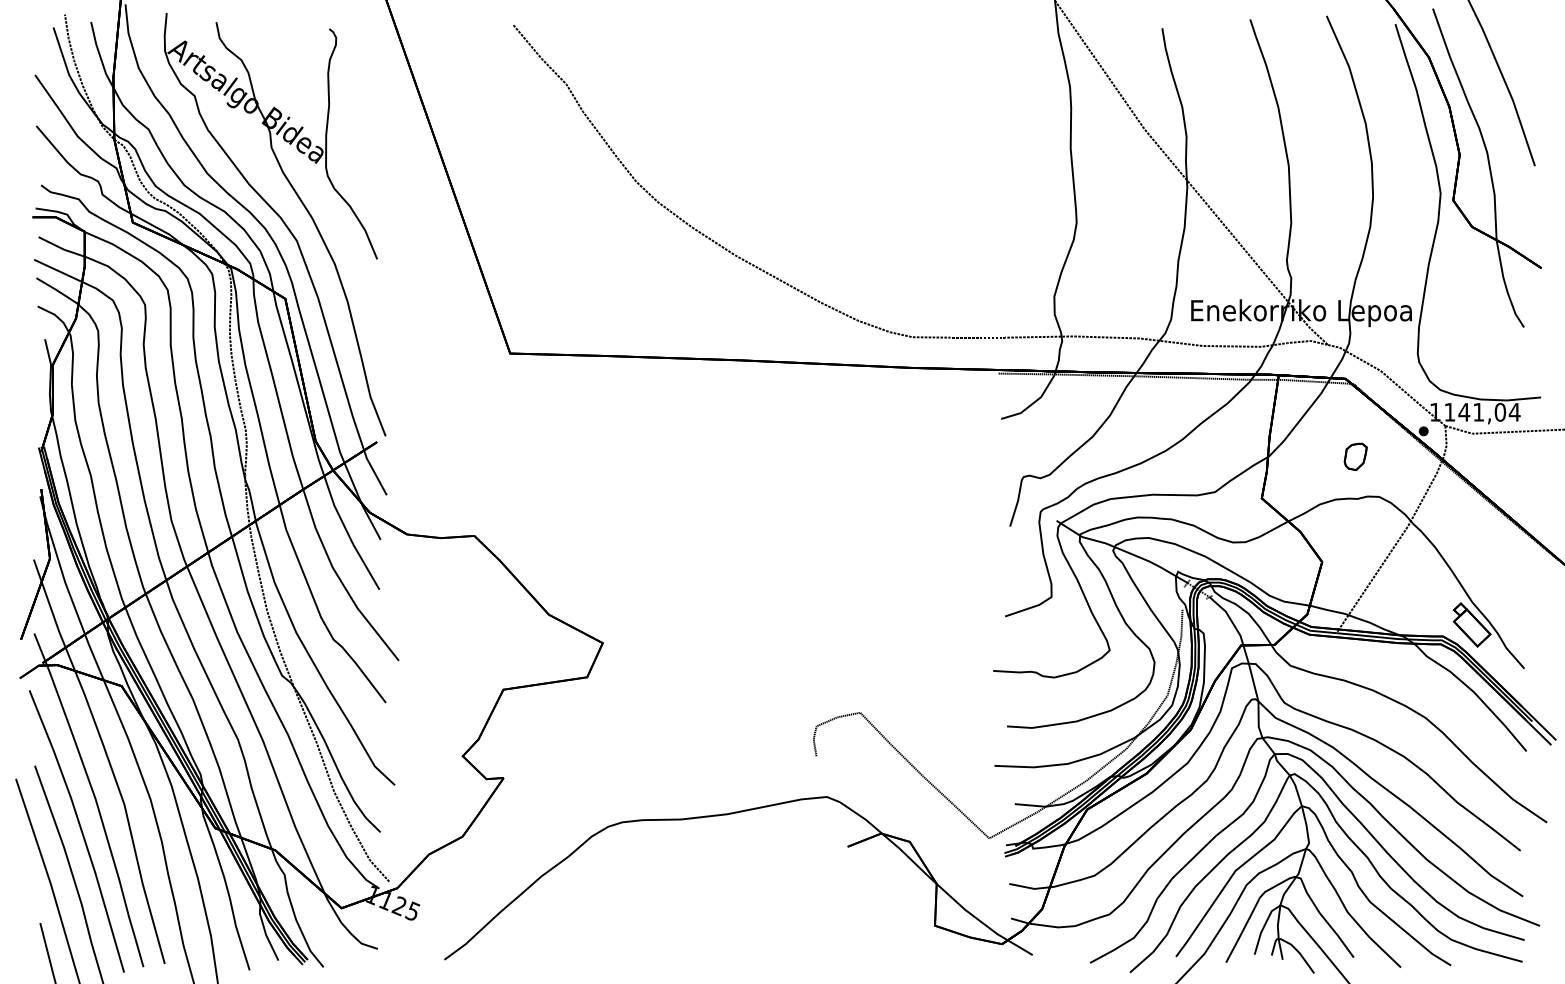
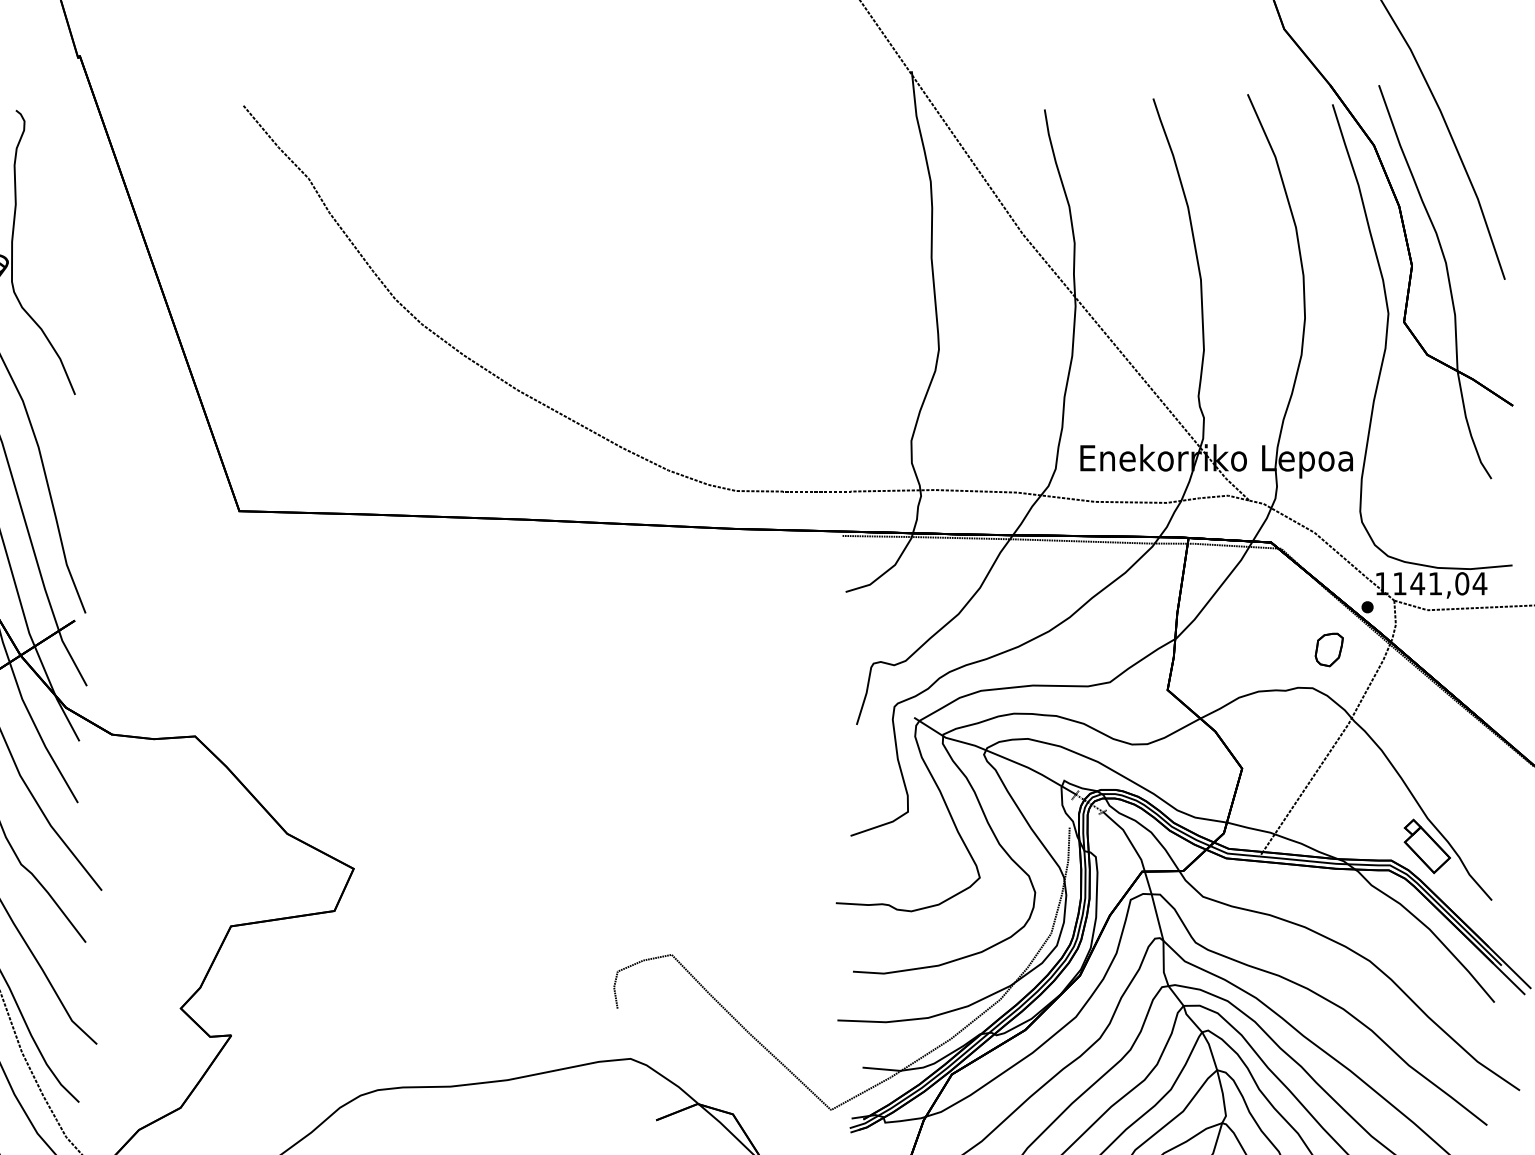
part: (1355, 456) -> (1329, 649), moved

